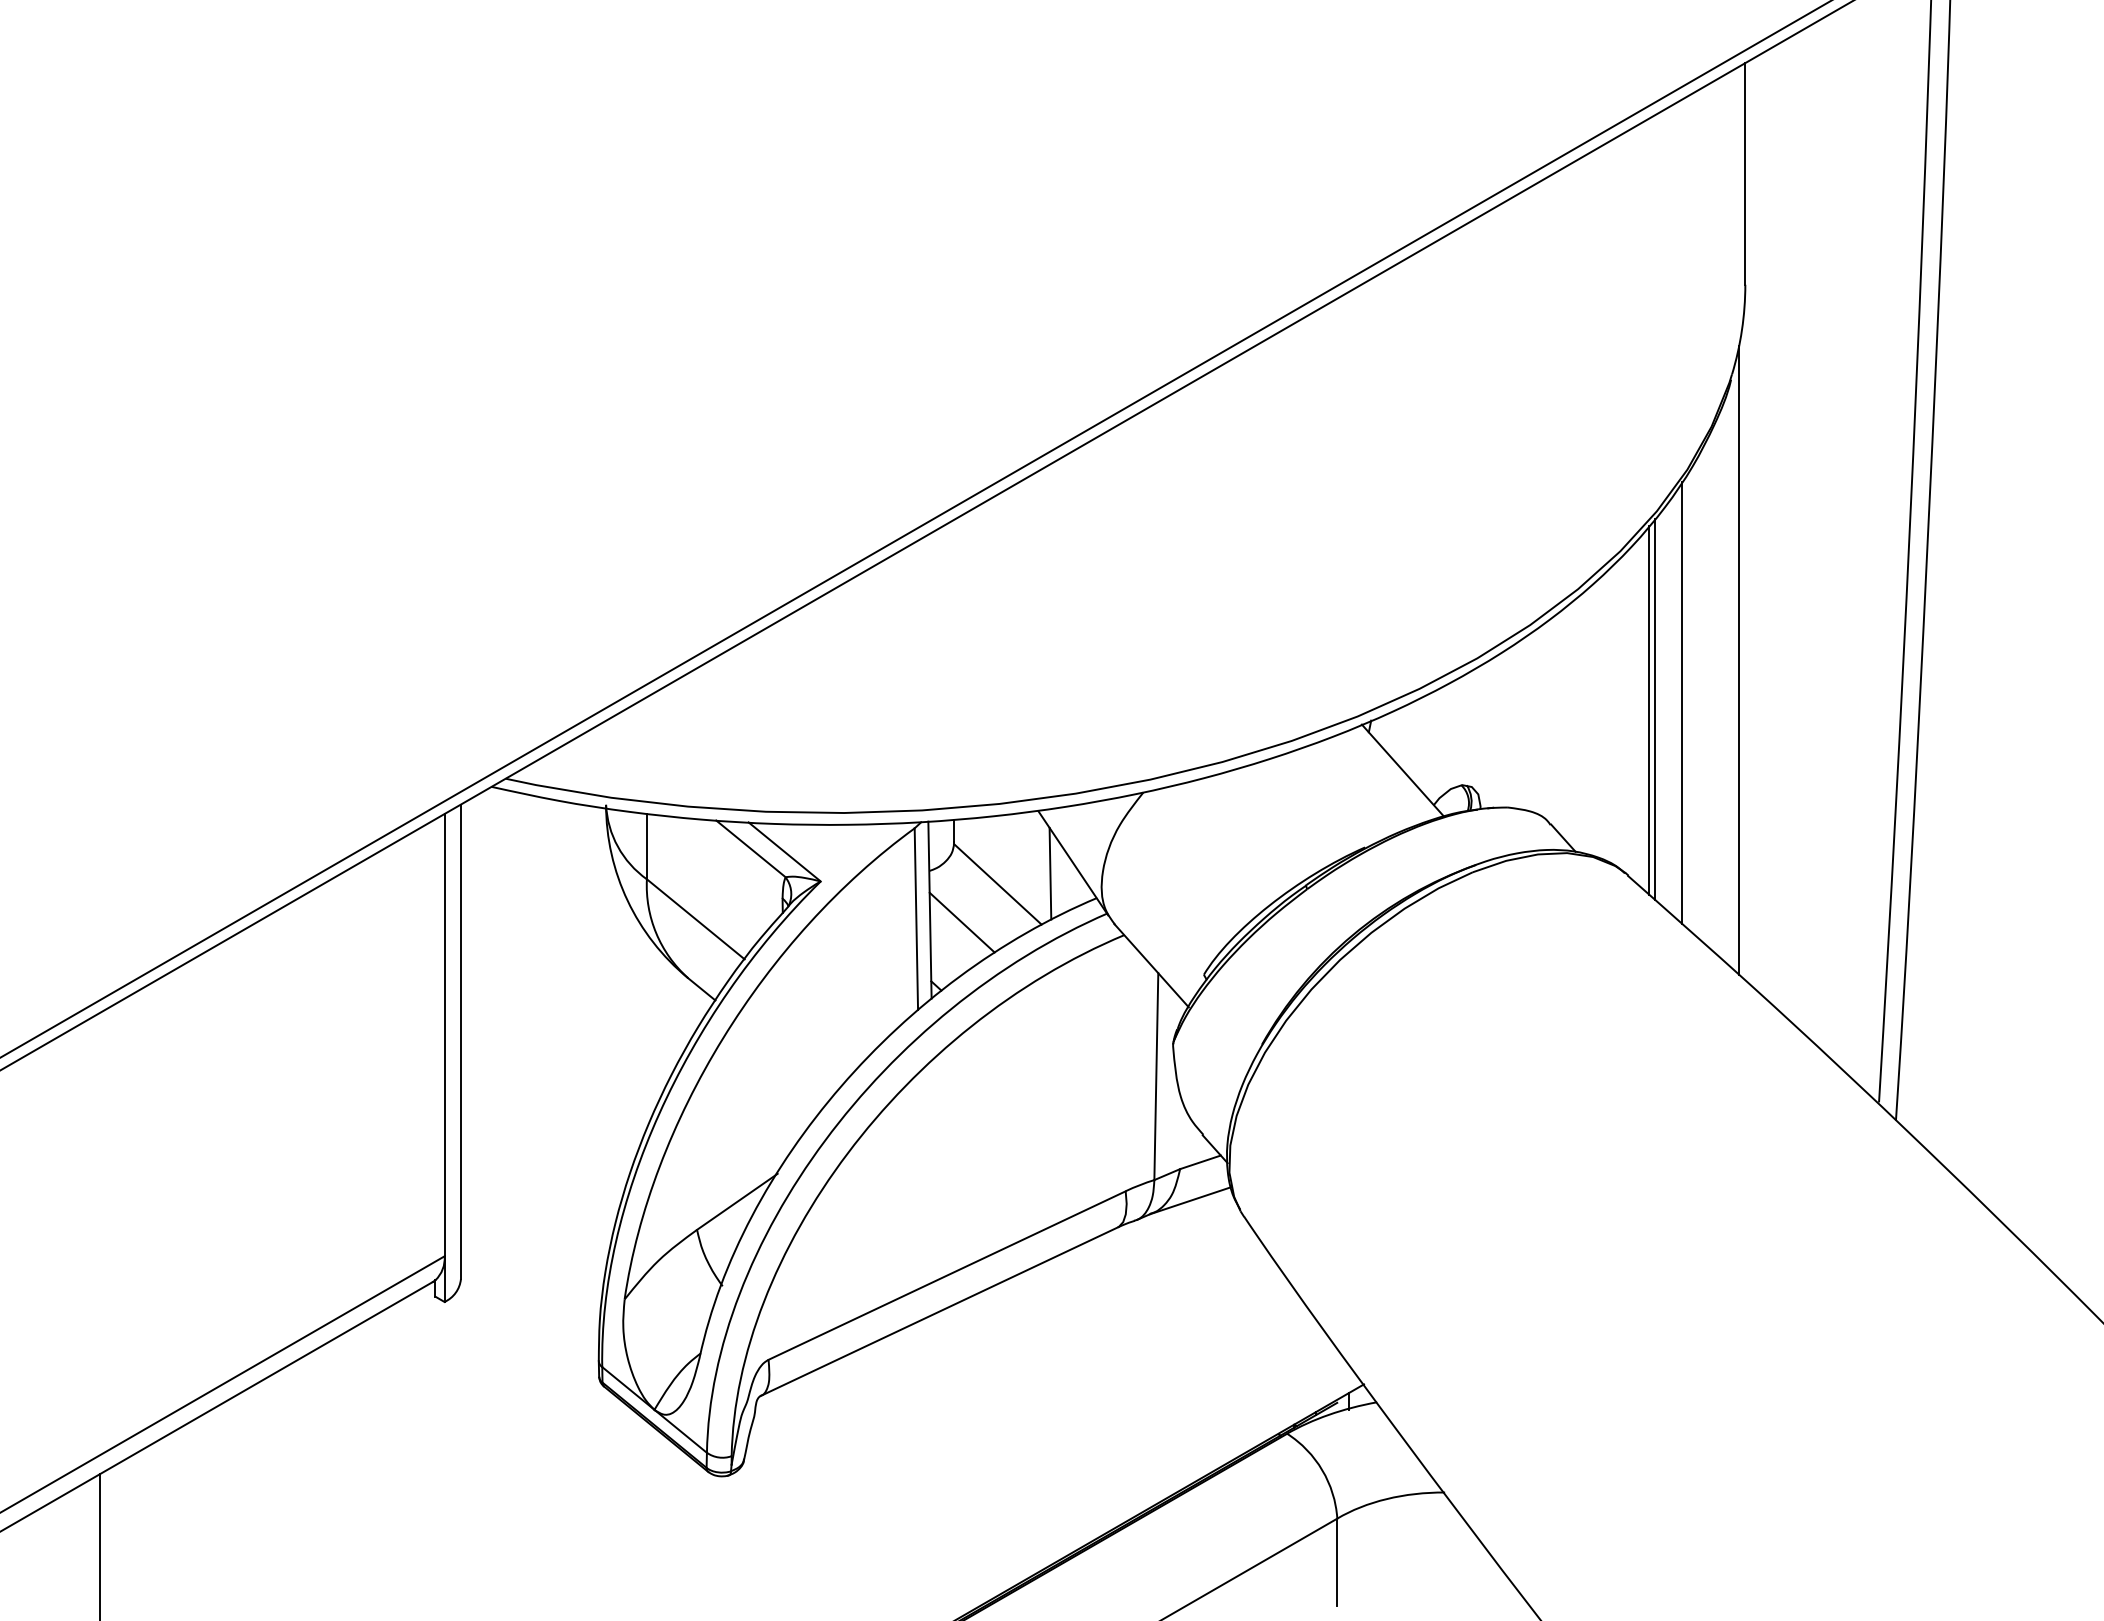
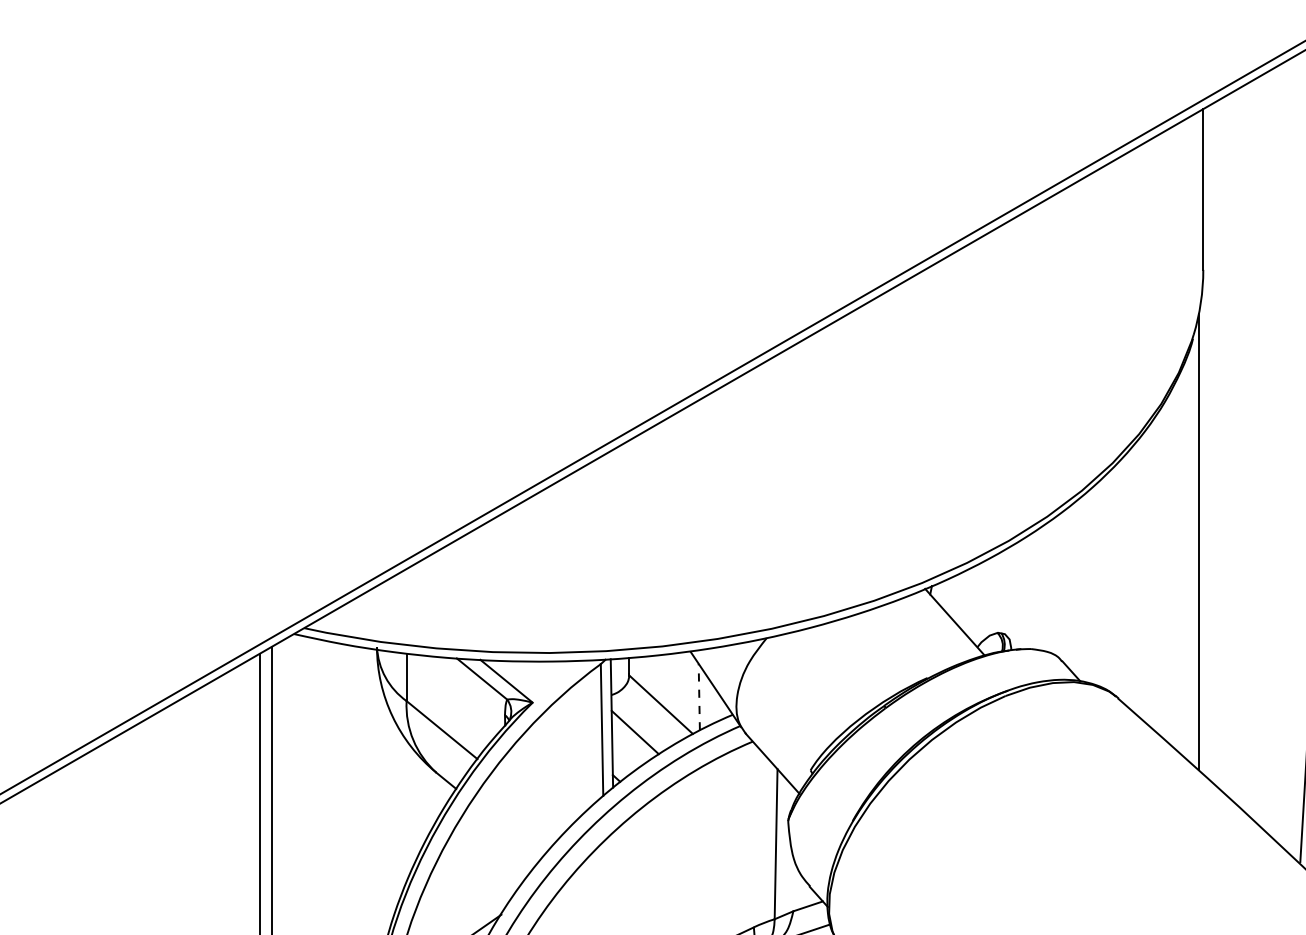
line: (1682, 702) -> (1157, 572), removed
line: (1655, 709) -> (1138, 577), removed
line: (1648, 710) -> (1133, 578), removed
line: (1050, 873) -> (699, 696), solid -> dashed

